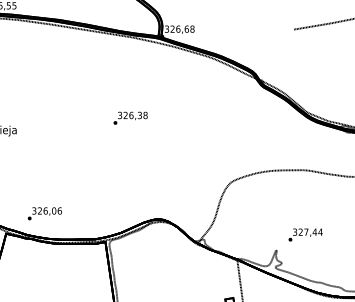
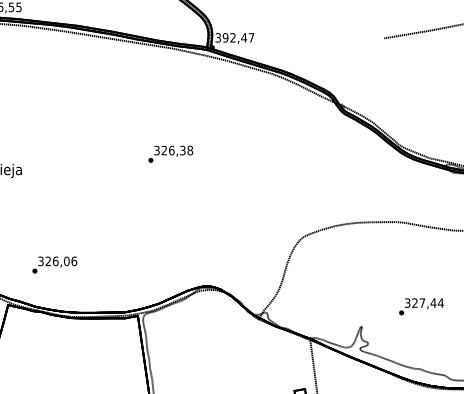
text: (182, 28) -> (238, 37), 326,68 -> 392,47
text: (44, 213) -> (54, 264), moved
text: (305, 234) -> (421, 306), moved

